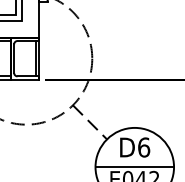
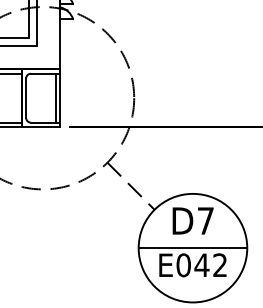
text: (143, 147) -> (205, 221), D6 -> D7

